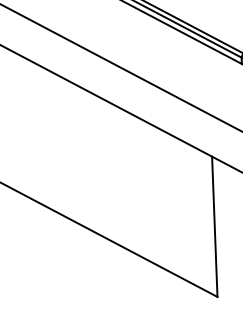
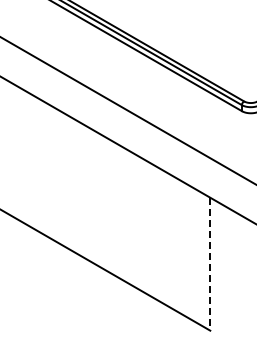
line: (215, 227) -> (210, 264), solid -> dashed

